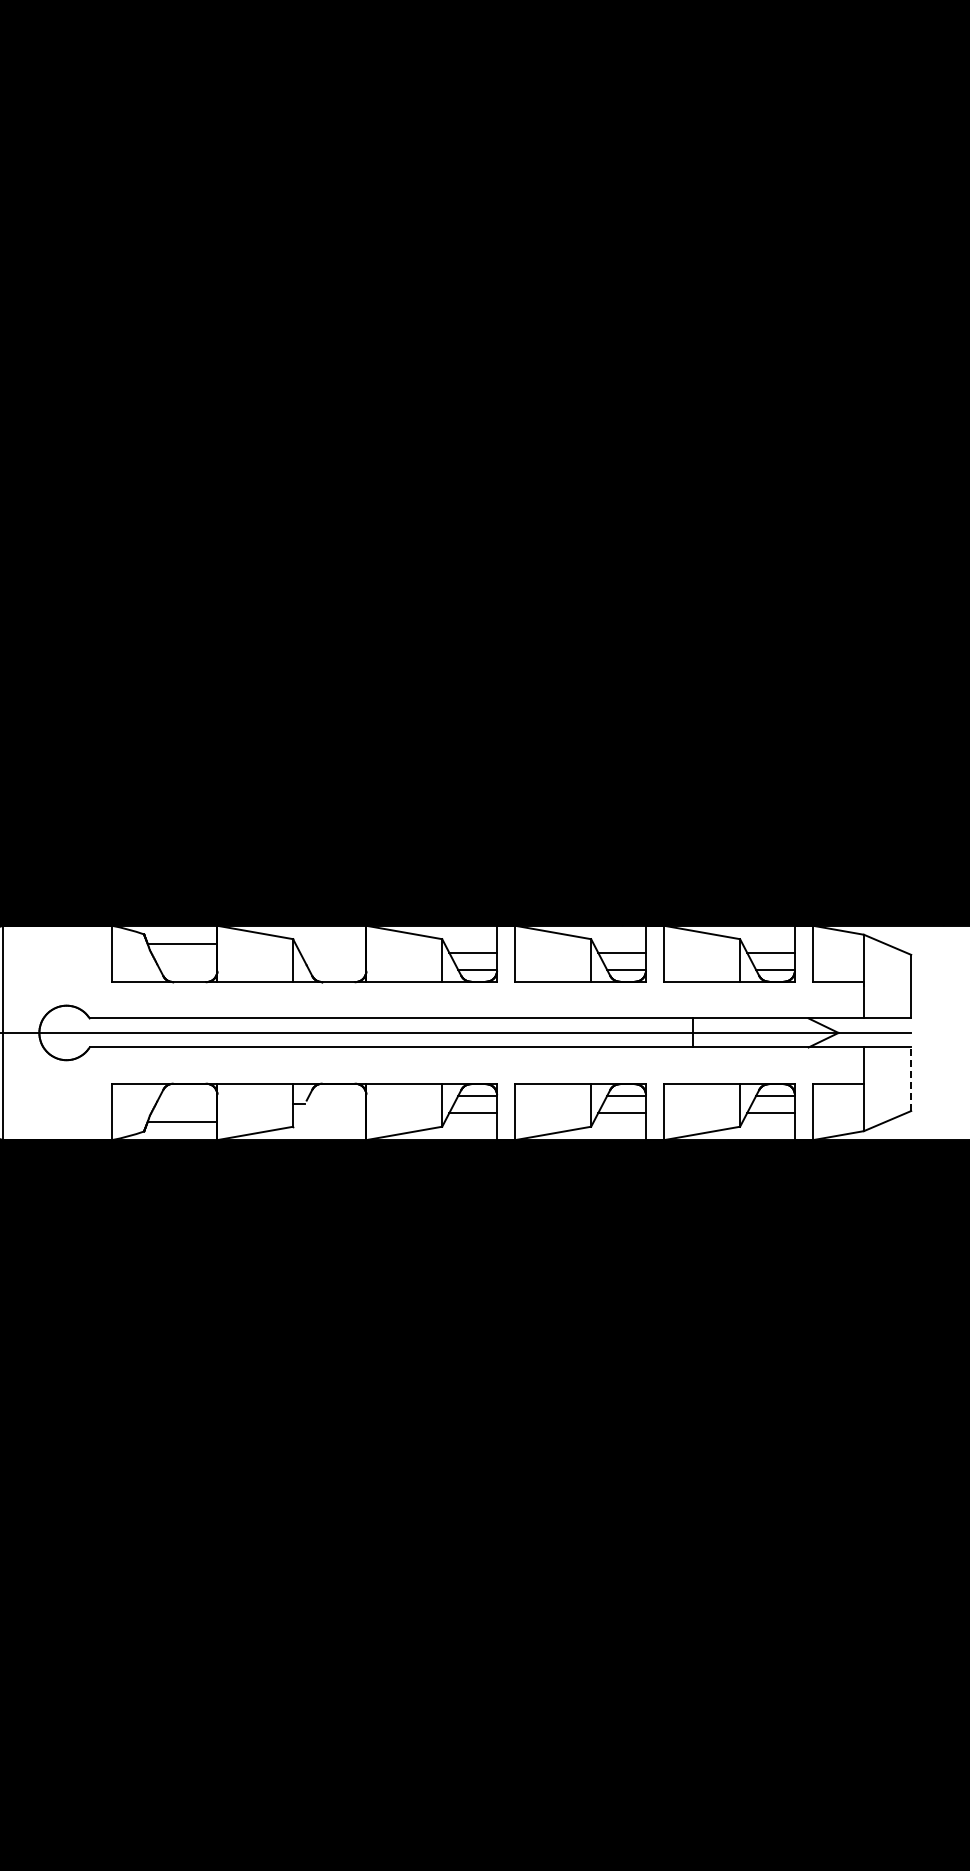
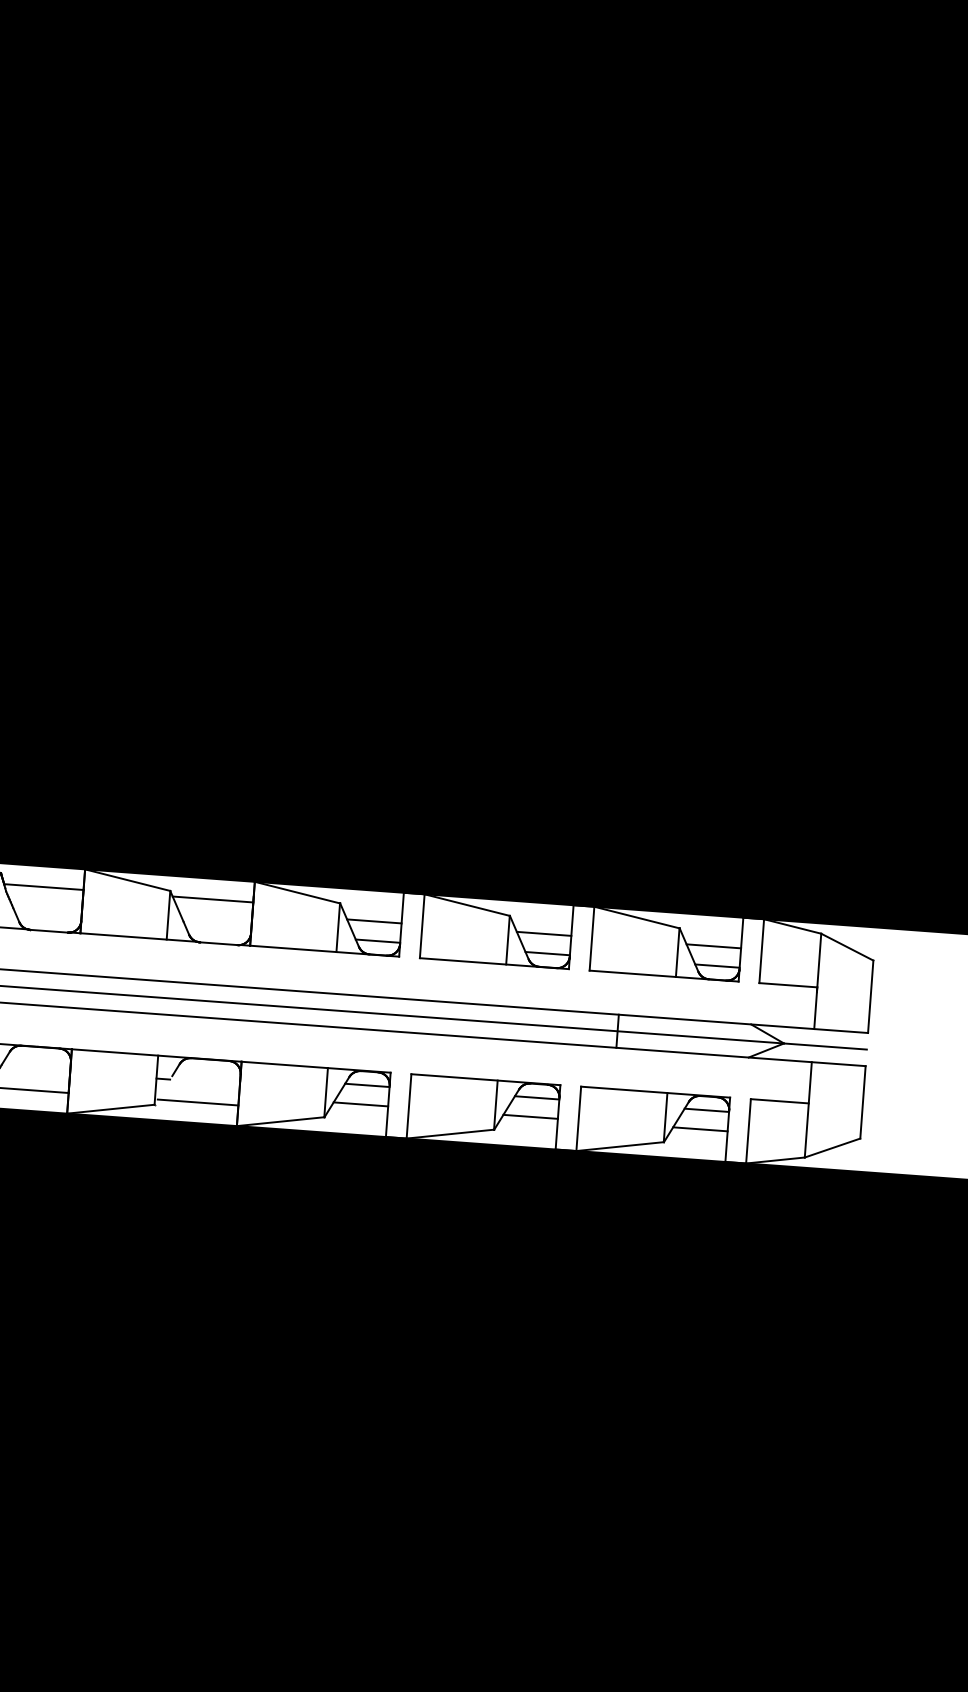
line: (330, 943) -> (212, 899), added
line: (911, 1079) -> (863, 1102), dashed -> solid
line: (330, 1122) -> (197, 1103), added

